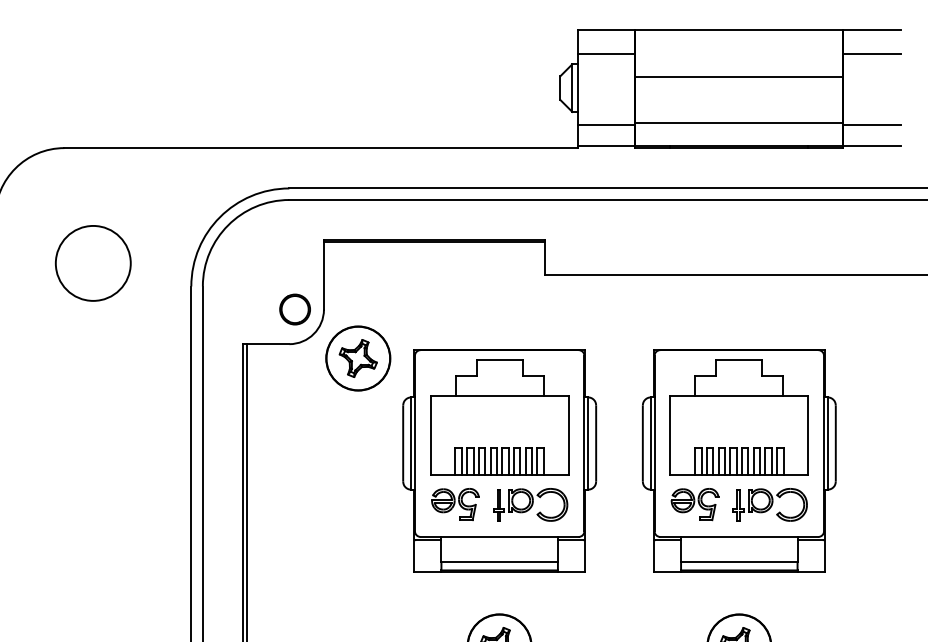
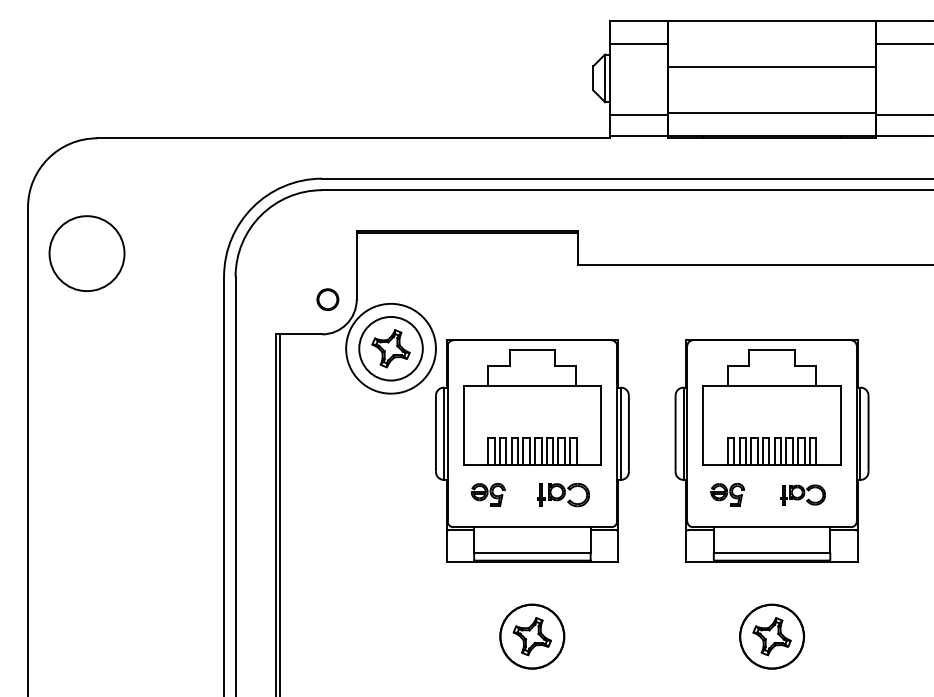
circle: (92, 263) -> (86, 253), moved
part: (294, 309) -> (327, 299), size x0.7
circle: (357, 358) -> (390, 348), size x1.4
part: (454, 504) -> (487, 494), size x0.7
part: (530, 504) -> (563, 494), size x0.7
part: (694, 504) -> (727, 494), size x0.7
part: (769, 504) -> (802, 494), size x0.6

